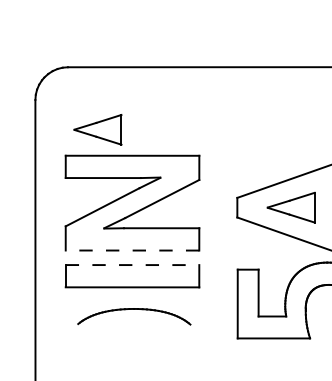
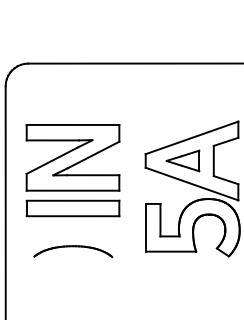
part: (97, 129) -> (48, 106), removed
line: (131, 250) -> (72, 190), dashed -> solid
line: (133, 264) -> (73, 200), dashed -> solid
part: (134, 316) -> (73, 251), moved

